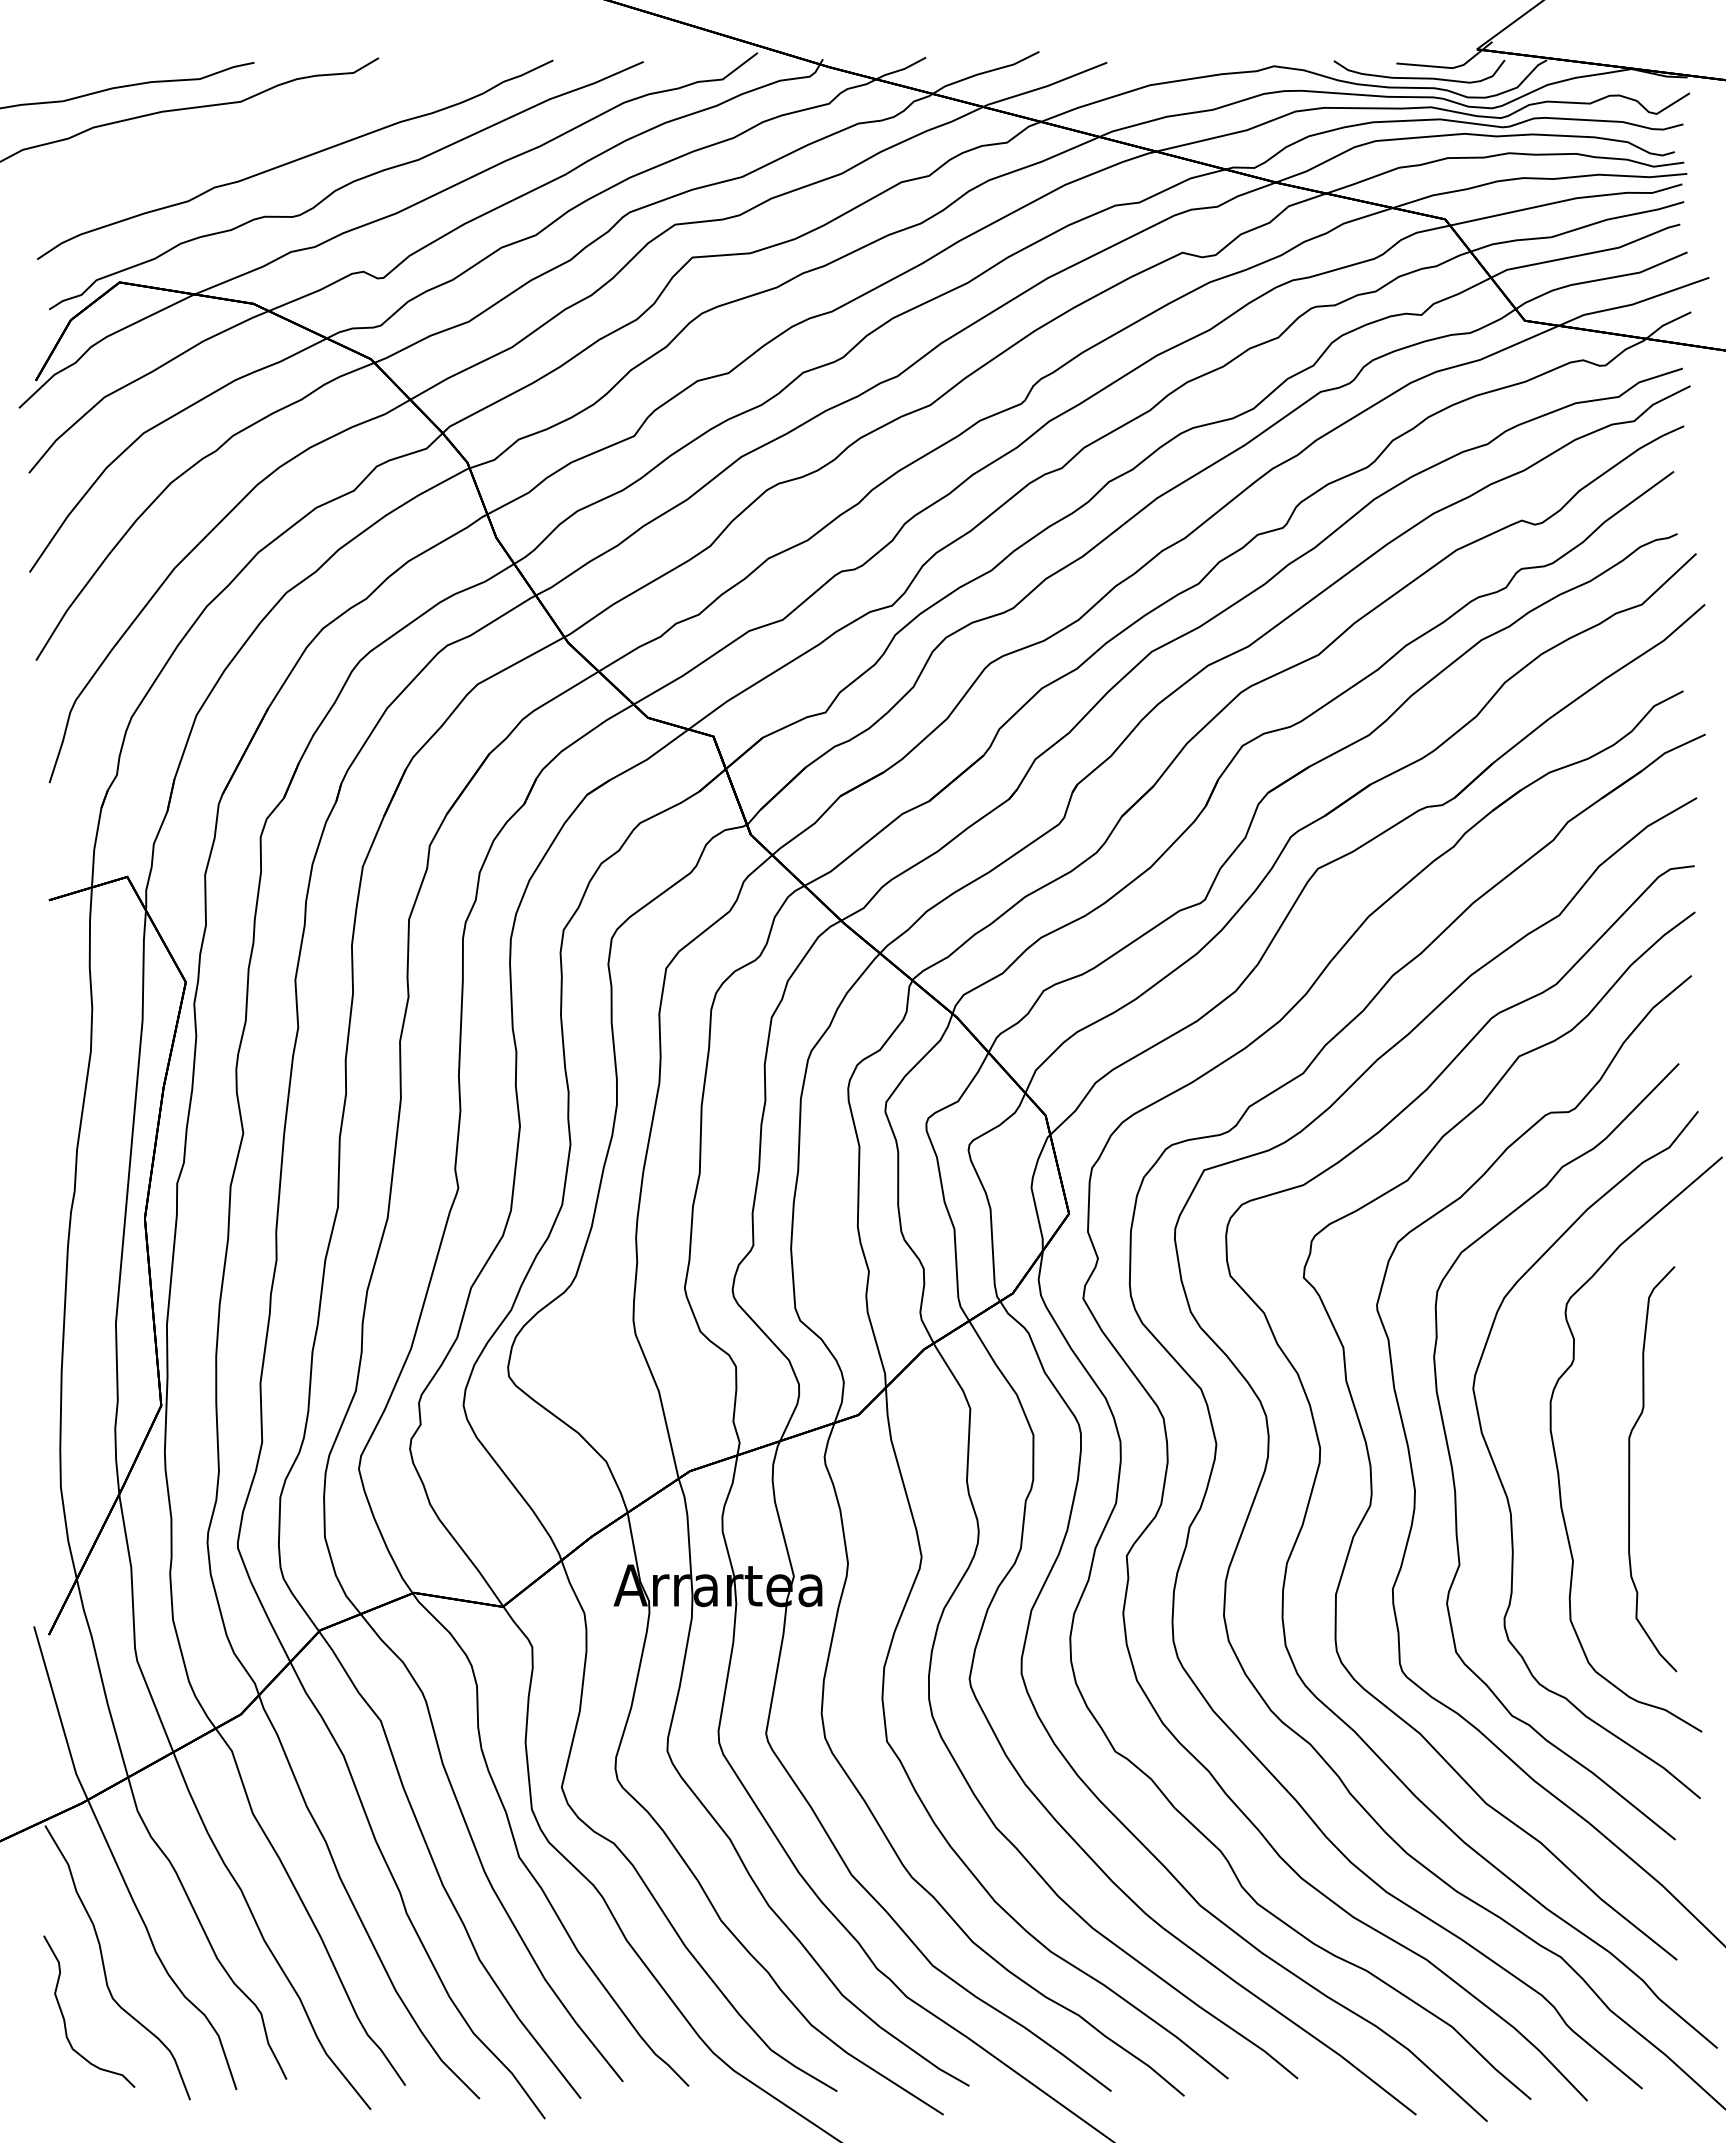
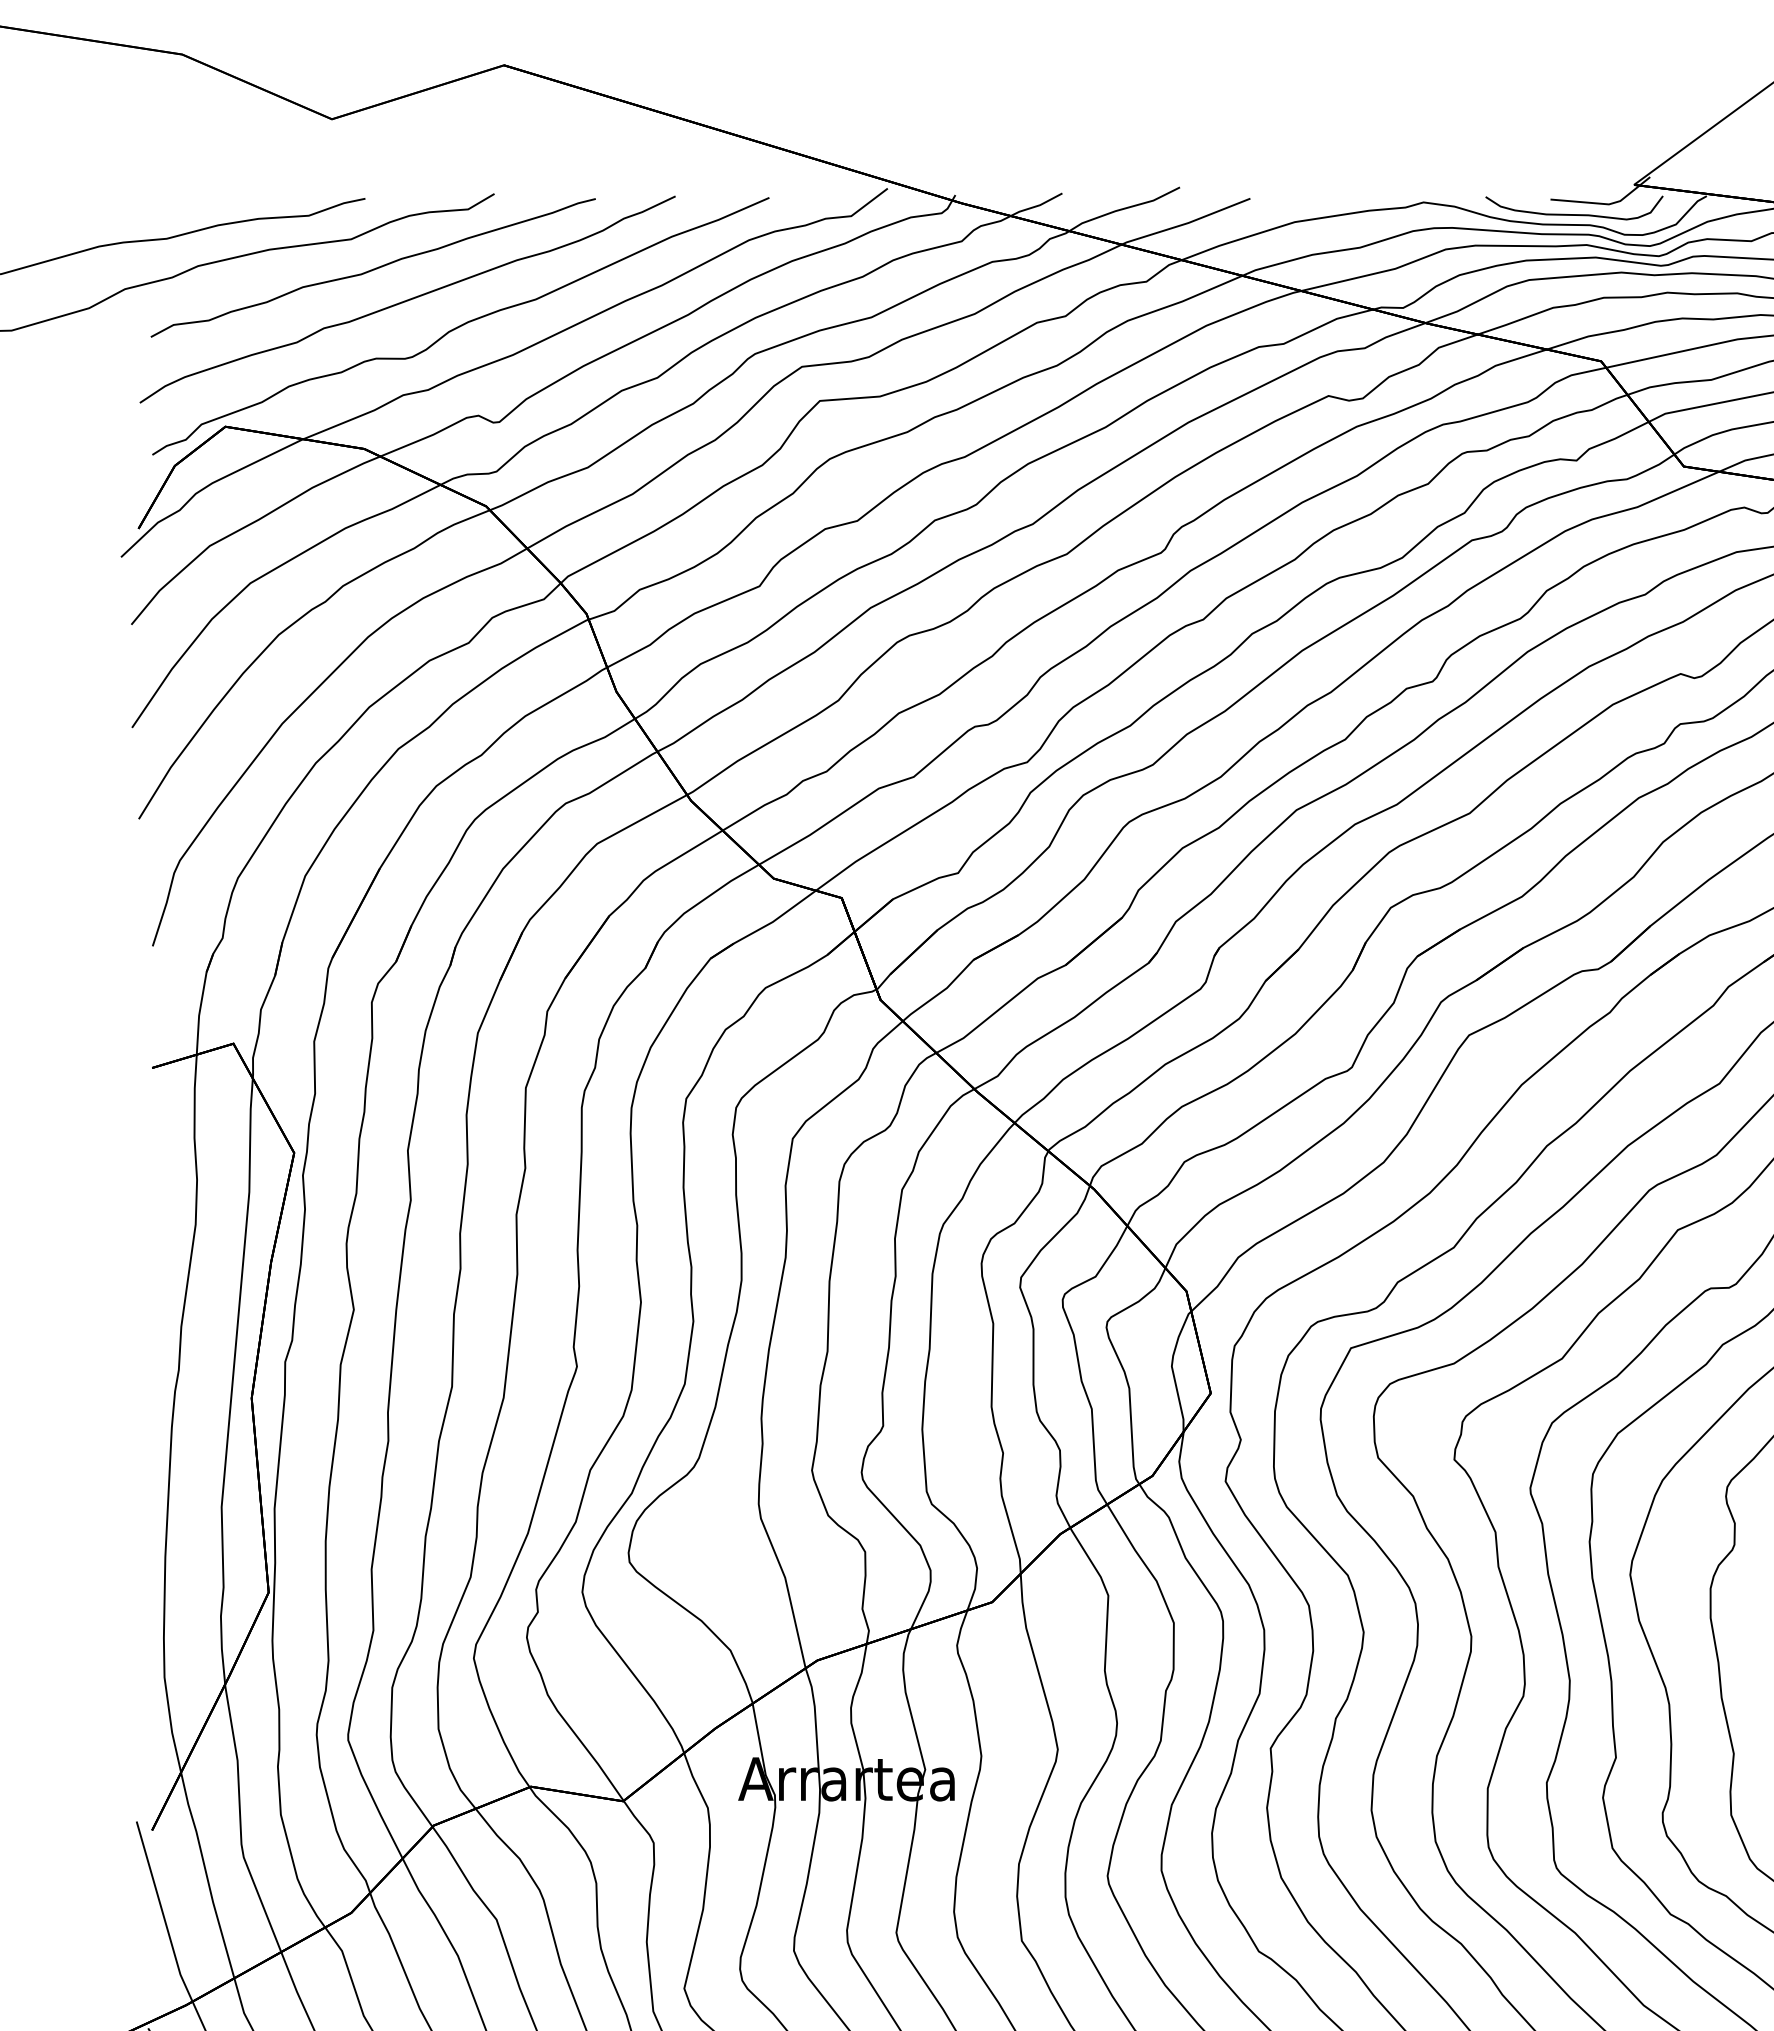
curve: (261, 130) -> (372, 269), added

